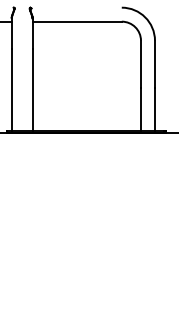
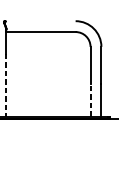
line: (32, 89) -> (6, 84), solid -> dashed
line: (141, 108) -> (90, 99), solid -> dashed

